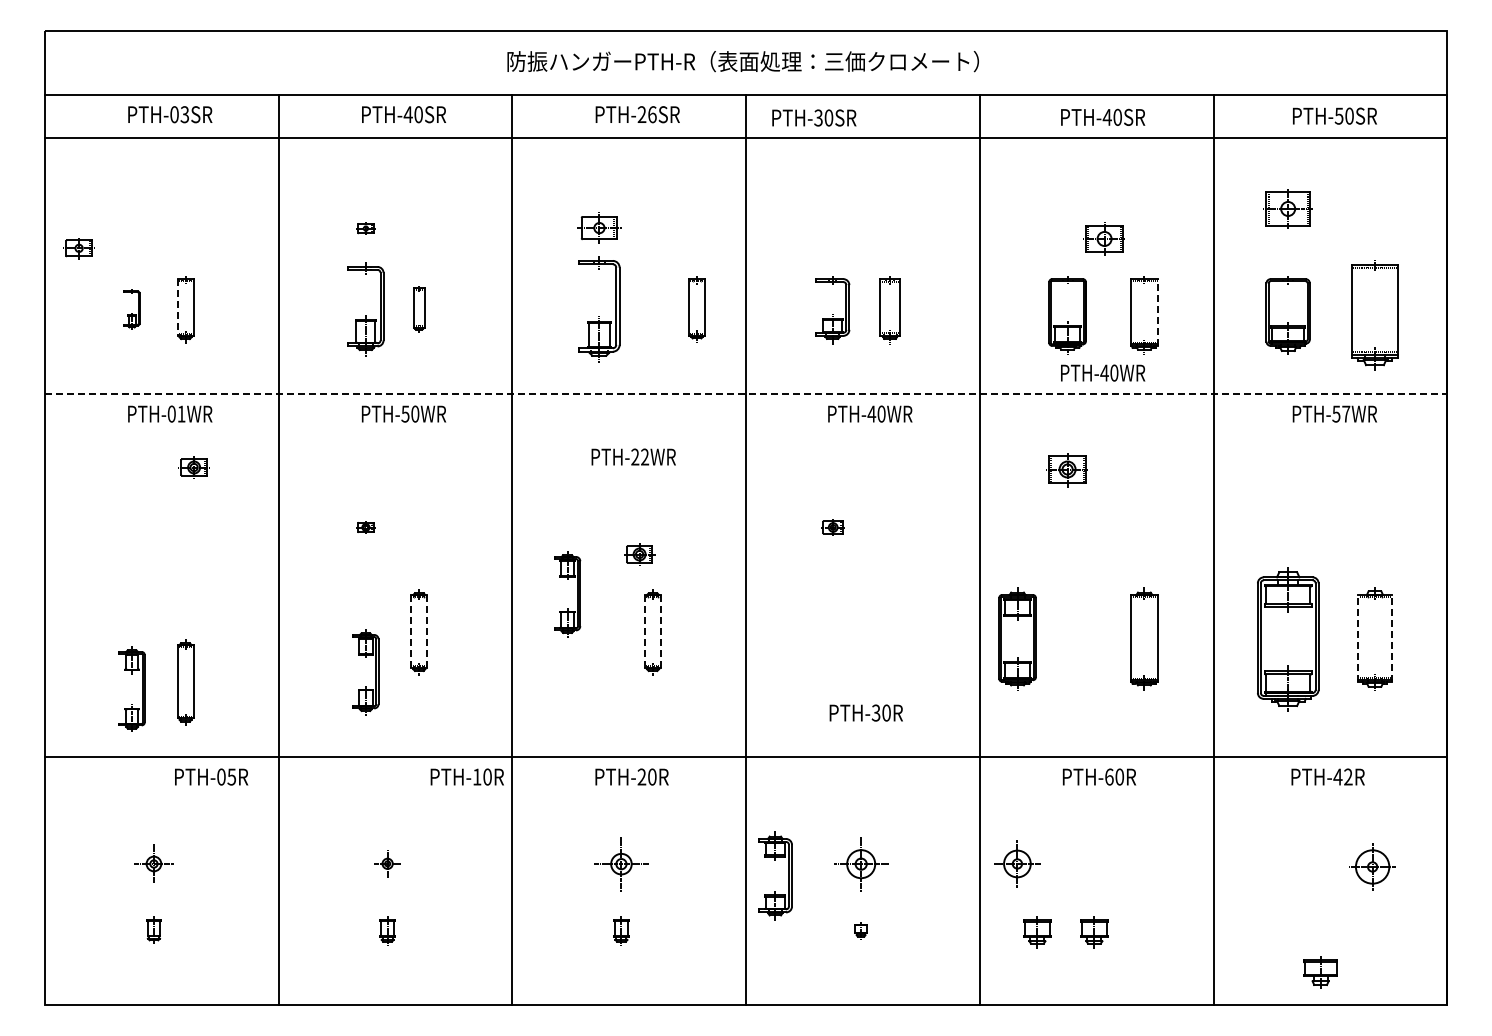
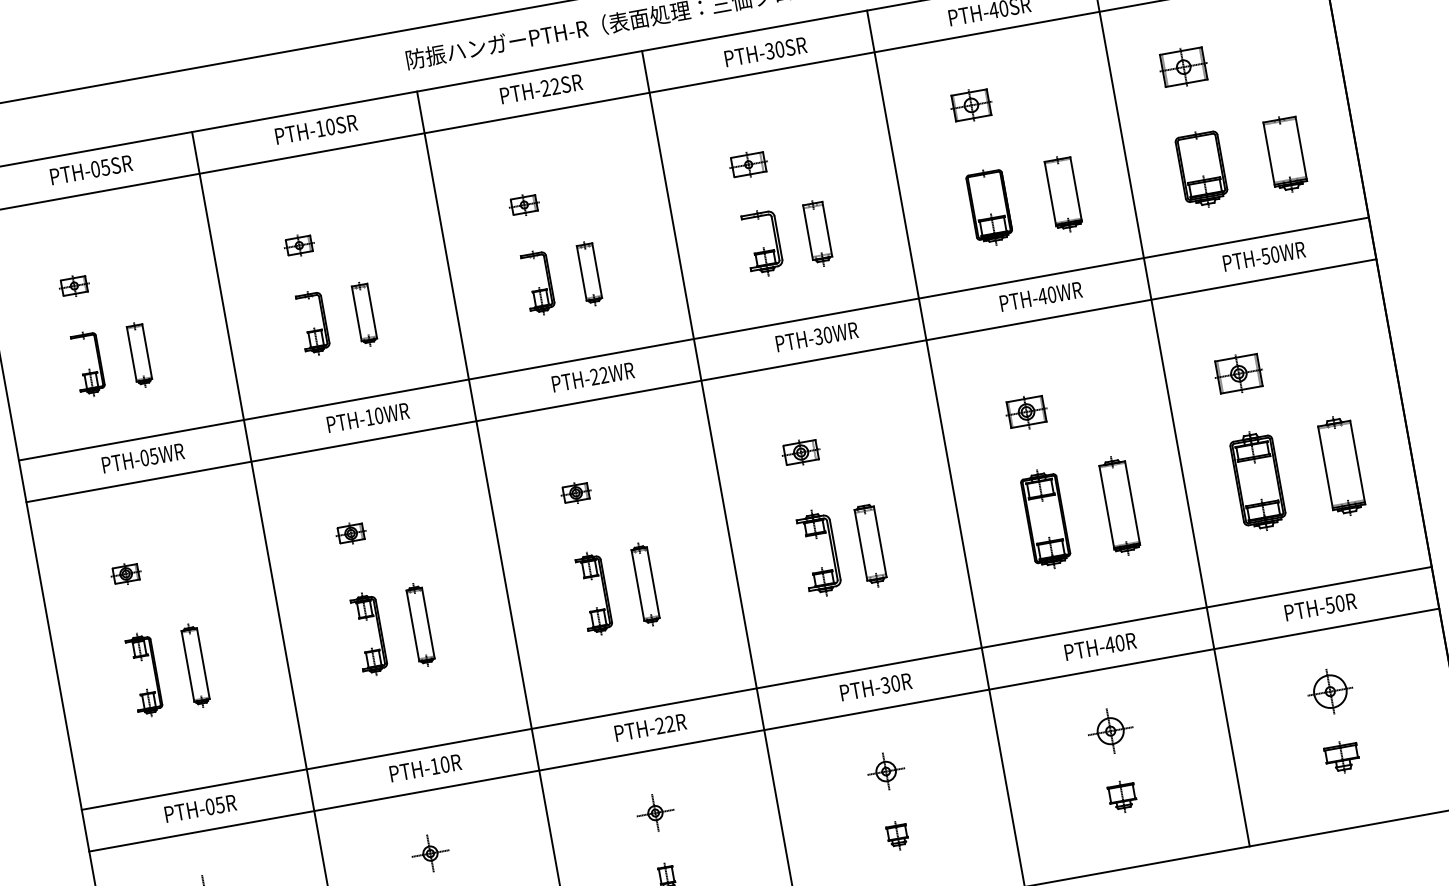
text: (185, 114) -> (106, 167), PTH-03SR -> PTH-05SR
text: (407, 114) -> (319, 128), PTH-40SR -> PTH-10SR
text: (652, 114) -> (555, 86), PTH-26SR -> PTH-22SR
text: (814, 117) -> (765, 51), moved
part: (365, 228) -> (299, 245), size x1.67
part: (599, 228) -> (524, 205), size x0.71
part: (832, 228) -> (748, 164), added
part: (1103, 238) -> (970, 105), moved
part: (78, 248) -> (73, 286), moved
line: (177, 308) -> (131, 355), dashed -> solid
part: (131, 309) -> (87, 364), size x1.67
part: (365, 309) -> (313, 323), size x0.71
part: (418, 309) -> (364, 314), size x1.43
part: (599, 309) -> (538, 283), size x0.62
part: (696, 309) -> (589, 274), moved
line: (1157, 312) -> (1075, 189), dashed -> solid
part: (1374, 315) -> (1285, 154), size x0.71
text: (1103, 372) -> (1041, 296), moved
line: (746, 393) -> (694, 338), dashed -> solid
text: (181, 413) -> (153, 455), PTH-01WR -> PTH-05WR
text: (405, 413) -> (369, 416), PTH-50WR -> PTH-10WR
text: (871, 413) -> (818, 336), PTH-40WR -> PTH-30WR
text: (1346, 413) -> (1275, 253), PTH-57WR -> PTH-50WR
line: (745, 437) -> (700, 381), added
text: (633, 456) -> (592, 376), moved
part: (193, 467) -> (125, 574), moved
part: (1066, 470) -> (1025, 413), moved
part: (365, 527) -> (350, 533), size x1.67
part: (832, 527) -> (800, 452), size x1.67
part: (1287, 527) -> (1238, 373), added
part: (639, 554) -> (576, 493), moved
part: (577, 594) -> (603, 592), moved
line: (411, 631) -> (413, 625), dashed -> solid
line: (427, 631) -> (428, 622), dashed -> solid
line: (645, 631) -> (638, 585), dashed -> solid
line: (661, 631) -> (653, 582), dashed -> solid
part: (886, 633) -> (870, 545), added
line: (1358, 637) -> (1325, 467), dashed -> solid
line: (1391, 637) -> (1357, 461), dashed -> solid
part: (1017, 638) -> (1045, 518), moved
part: (1287, 638) -> (1257, 480), size x0.71
part: (375, 672) -> (378, 632), moved
part: (185, 682) -> (195, 665), moved
part: (142, 688) -> (154, 672), moved
text: (865, 712) -> (875, 686), moved
text: (211, 776) -> (200, 808), moved
text: (466, 776) -> (424, 767), moved
text: (652, 776) -> (670, 723), PTH-20R -> PTH-22R
text: (1108, 776) -> (1109, 644), PTH-60R -> PTH-40R
text: (1342, 776) -> (1334, 604), PTH-42R -> PTH-50R
line: (745, 800) -> (763, 730), added
part: (387, 863) -> (430, 853), size x1.43
part: (621, 863) -> (655, 812), size x0.71
part: (860, 863) -> (885, 771), size x0.71
part: (1017, 863) -> (1110, 730), moved
part: (1372, 866) -> (1330, 691), moved
part: (788, 875) -> (831, 550), moved
part: (860, 930) -> (897, 835), size x1.67
part: (1037, 932) -> (1067, 807), removed
part: (1320, 972) -> (1342, 757), moved

